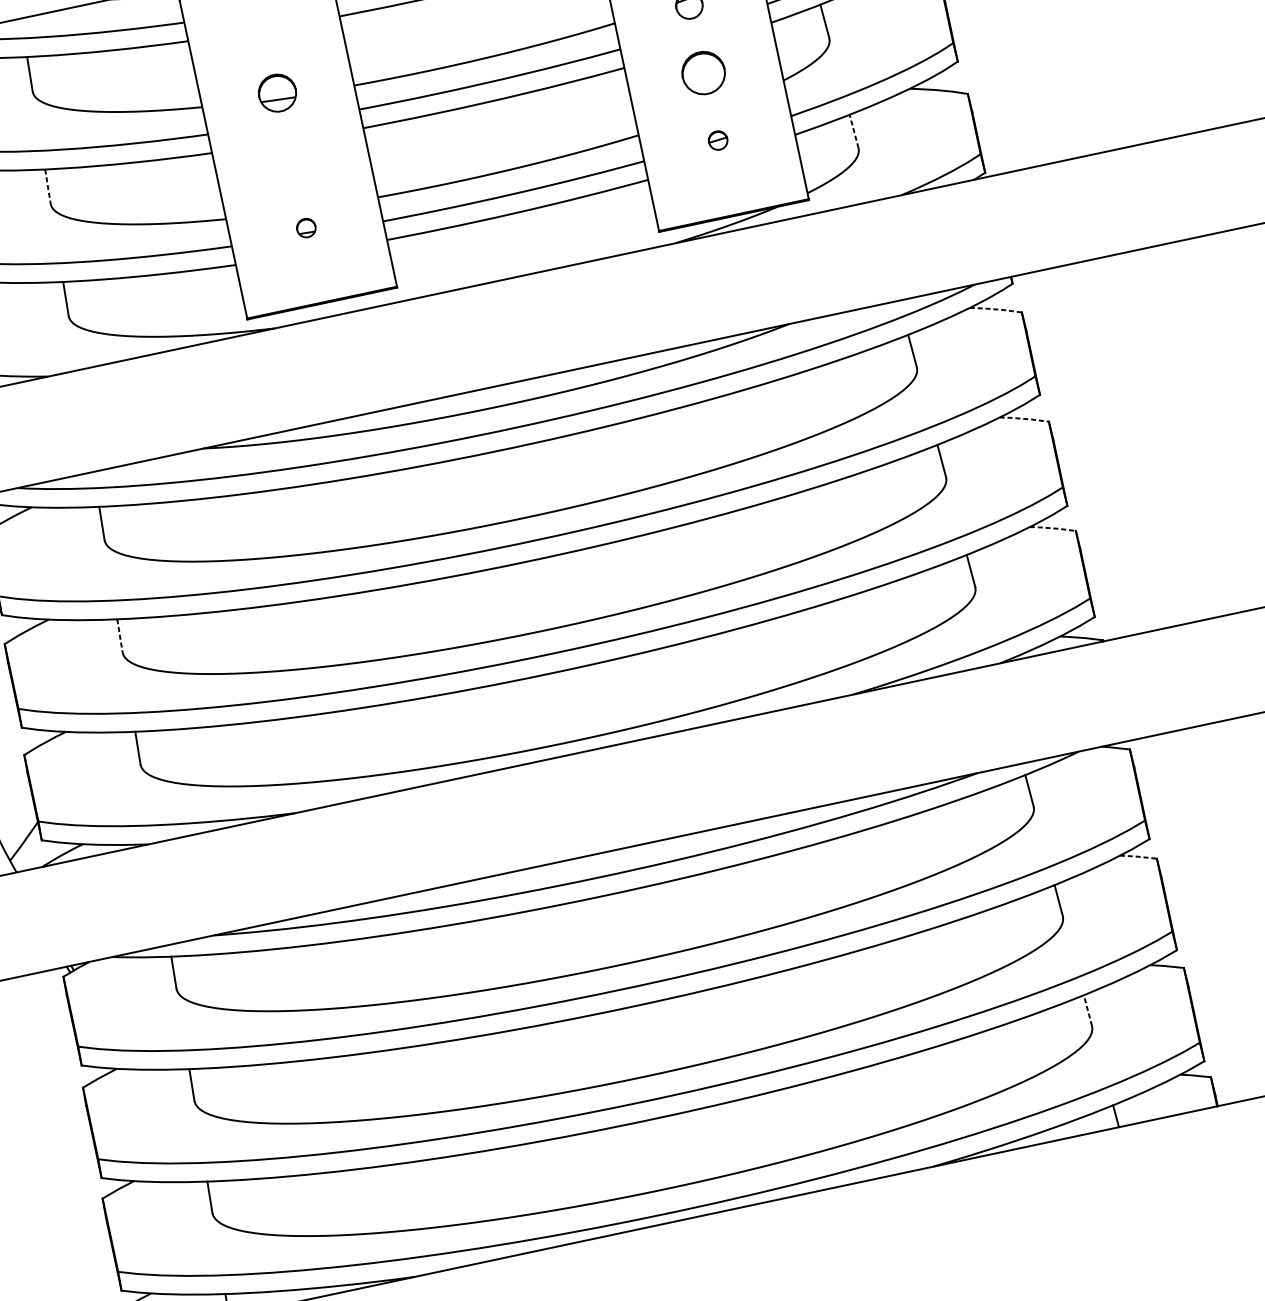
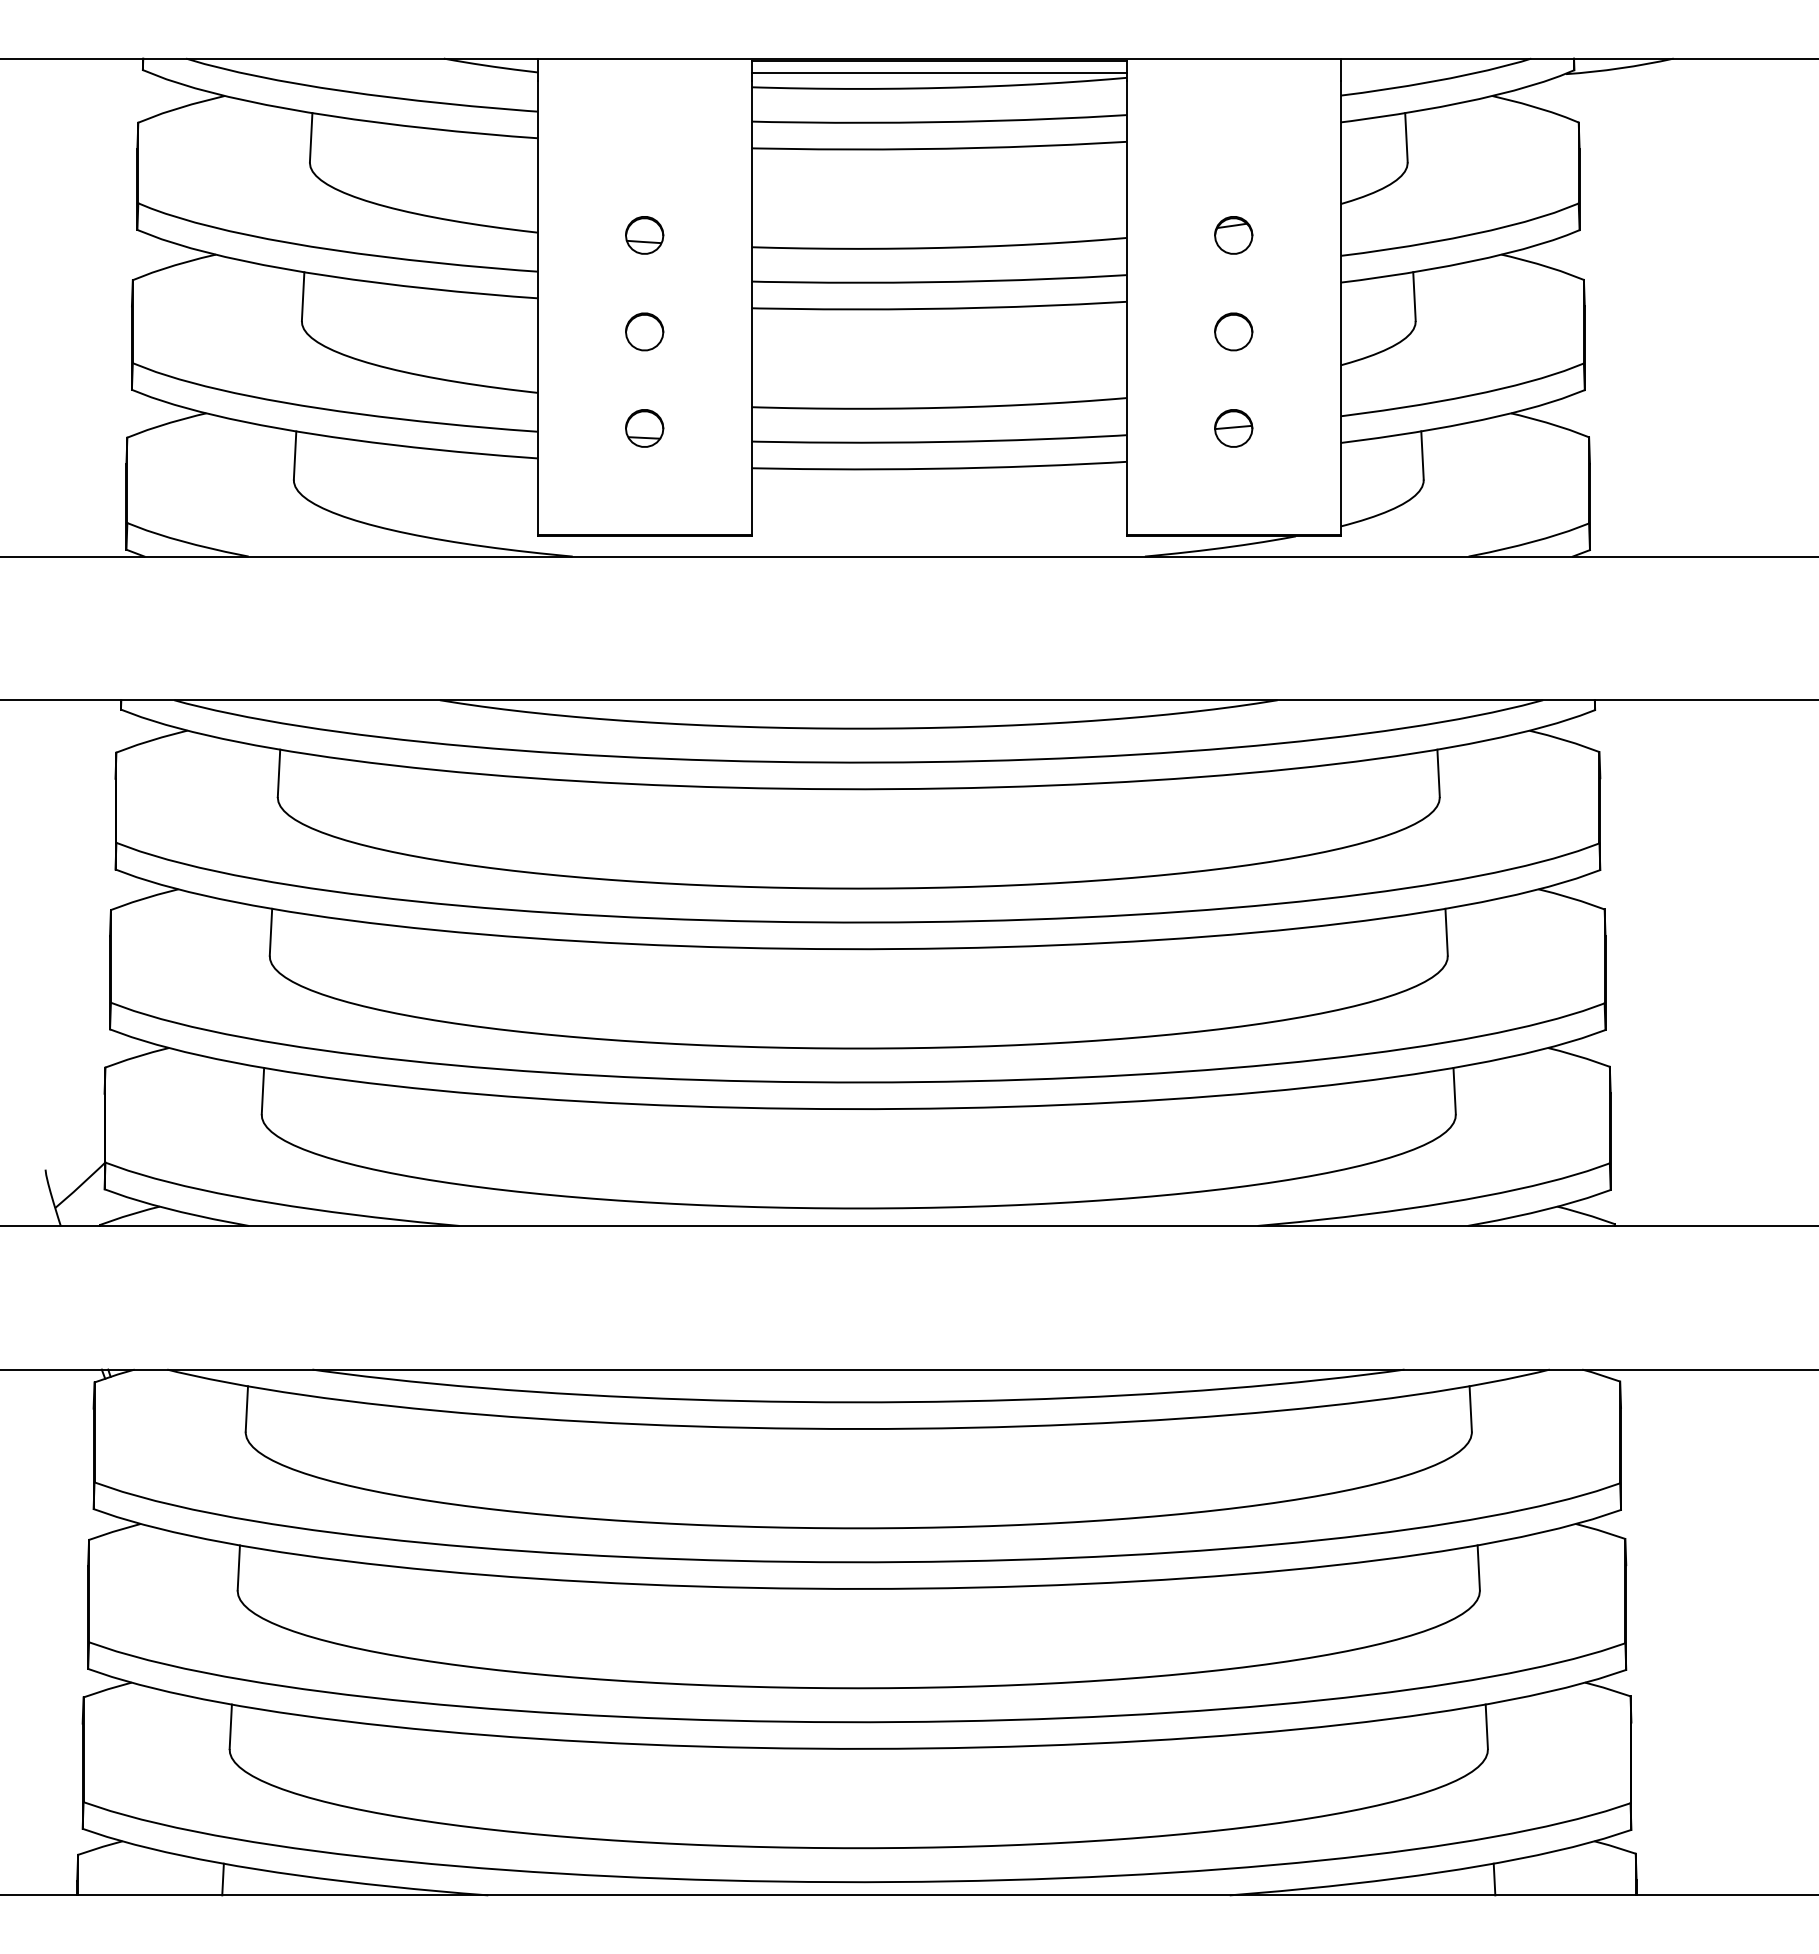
part: (703, 72) -> (1233, 331), size x0.62
part: (277, 93) -> (644, 235), size x0.71
line: (854, 131) -> (1422, 455), dashed -> solid
part: (717, 140) -> (1233, 428), size x1.43
part: (291, 160) -> (644, 331), added
line: (48, 187) -> (303, 297), dashed -> solid
part: (306, 228) -> (644, 428), size x1.43
line: (996, 309) -> (1565, 740), dashed -> solid
line: (1024, 419) -> (1571, 898), dashed -> solid
line: (1052, 528) -> (1578, 1056), dashed -> solid
line: (119, 636) -> (270, 932), dashed -> solid
line: (1138, 856) -> (1600, 1530), dashed -> solid
line: (1087, 1010) -> (1486, 1726), dashed -> solid

